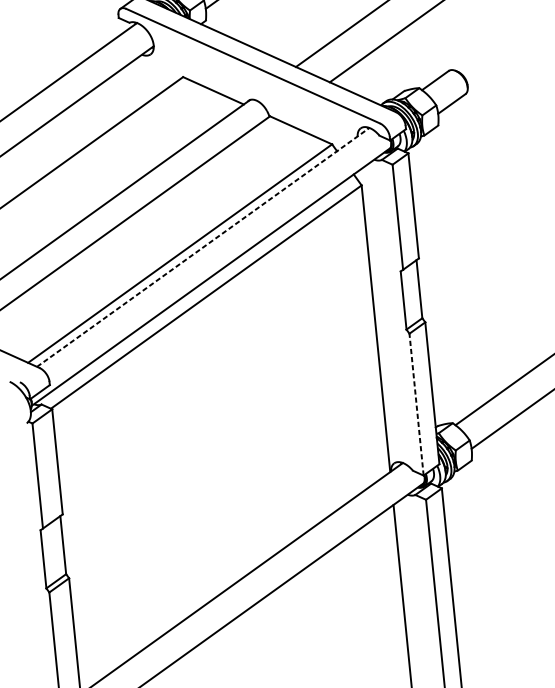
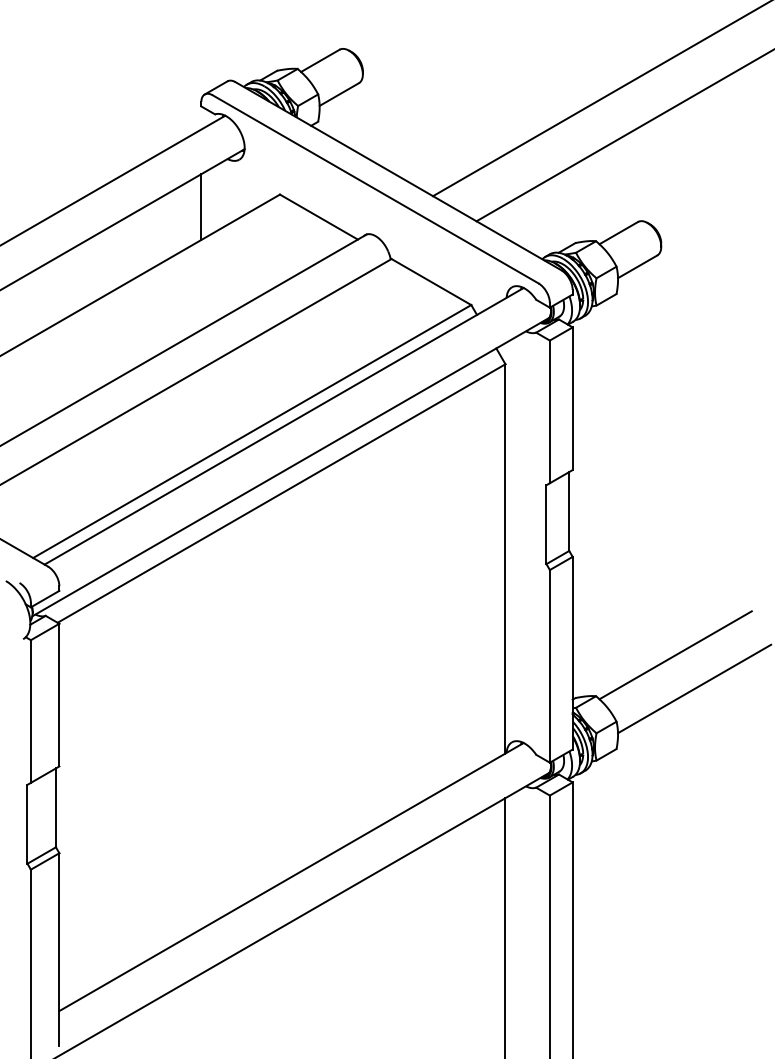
line: (126, 91) -> (201, 206), added
line: (203, 247) -> (284, 426), dashed -> solid
line: (416, 404) -> (549, 665), dashed -> solid

